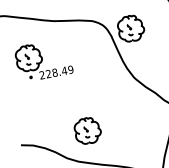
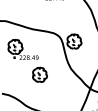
part: (86, 130) -> (39, 74), moved

